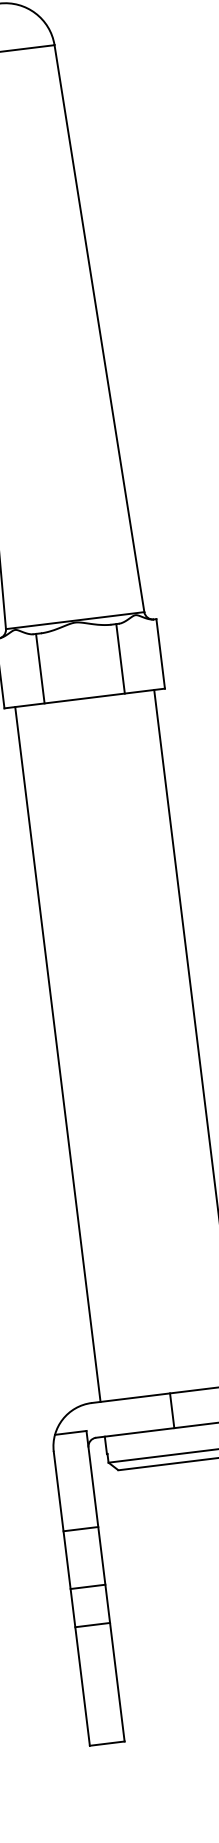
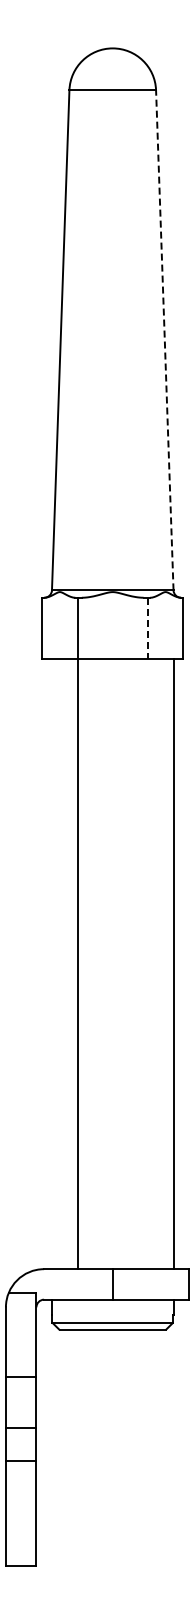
line: (99, 327) -> (164, 339), solid -> dashed
line: (120, 659) -> (147, 628), solid -> dashed
line: (57, 1053) -> (77, 963), moved

